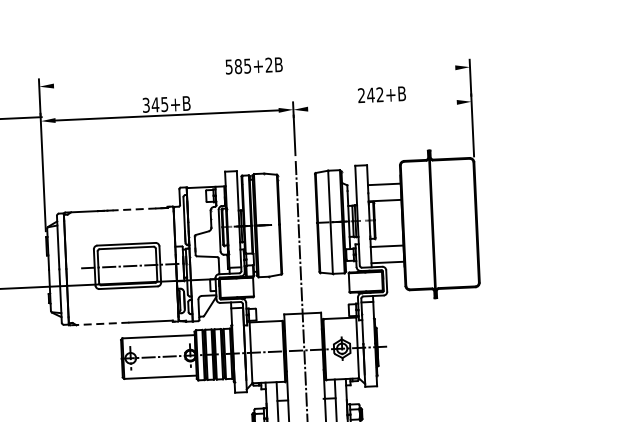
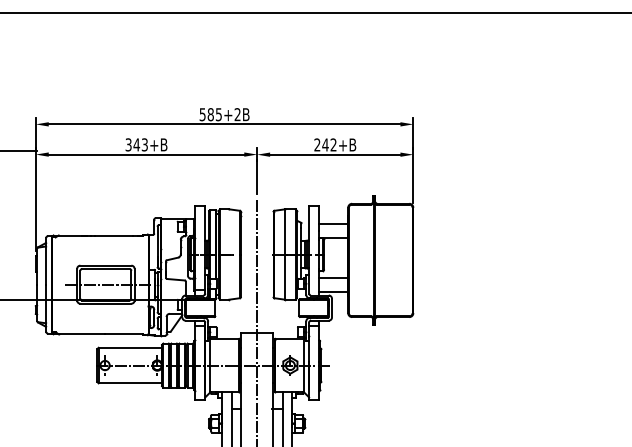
line: (254, 77) -> (224, 124), added
text: (164, 102) -> (144, 143), 345+B -> 343+B
line: (382, 105) -> (335, 154), added
line: (133, 209) -> (113, 235), dashed -> solid
line: (98, 324) -> (78, 334), dashed -> solid

